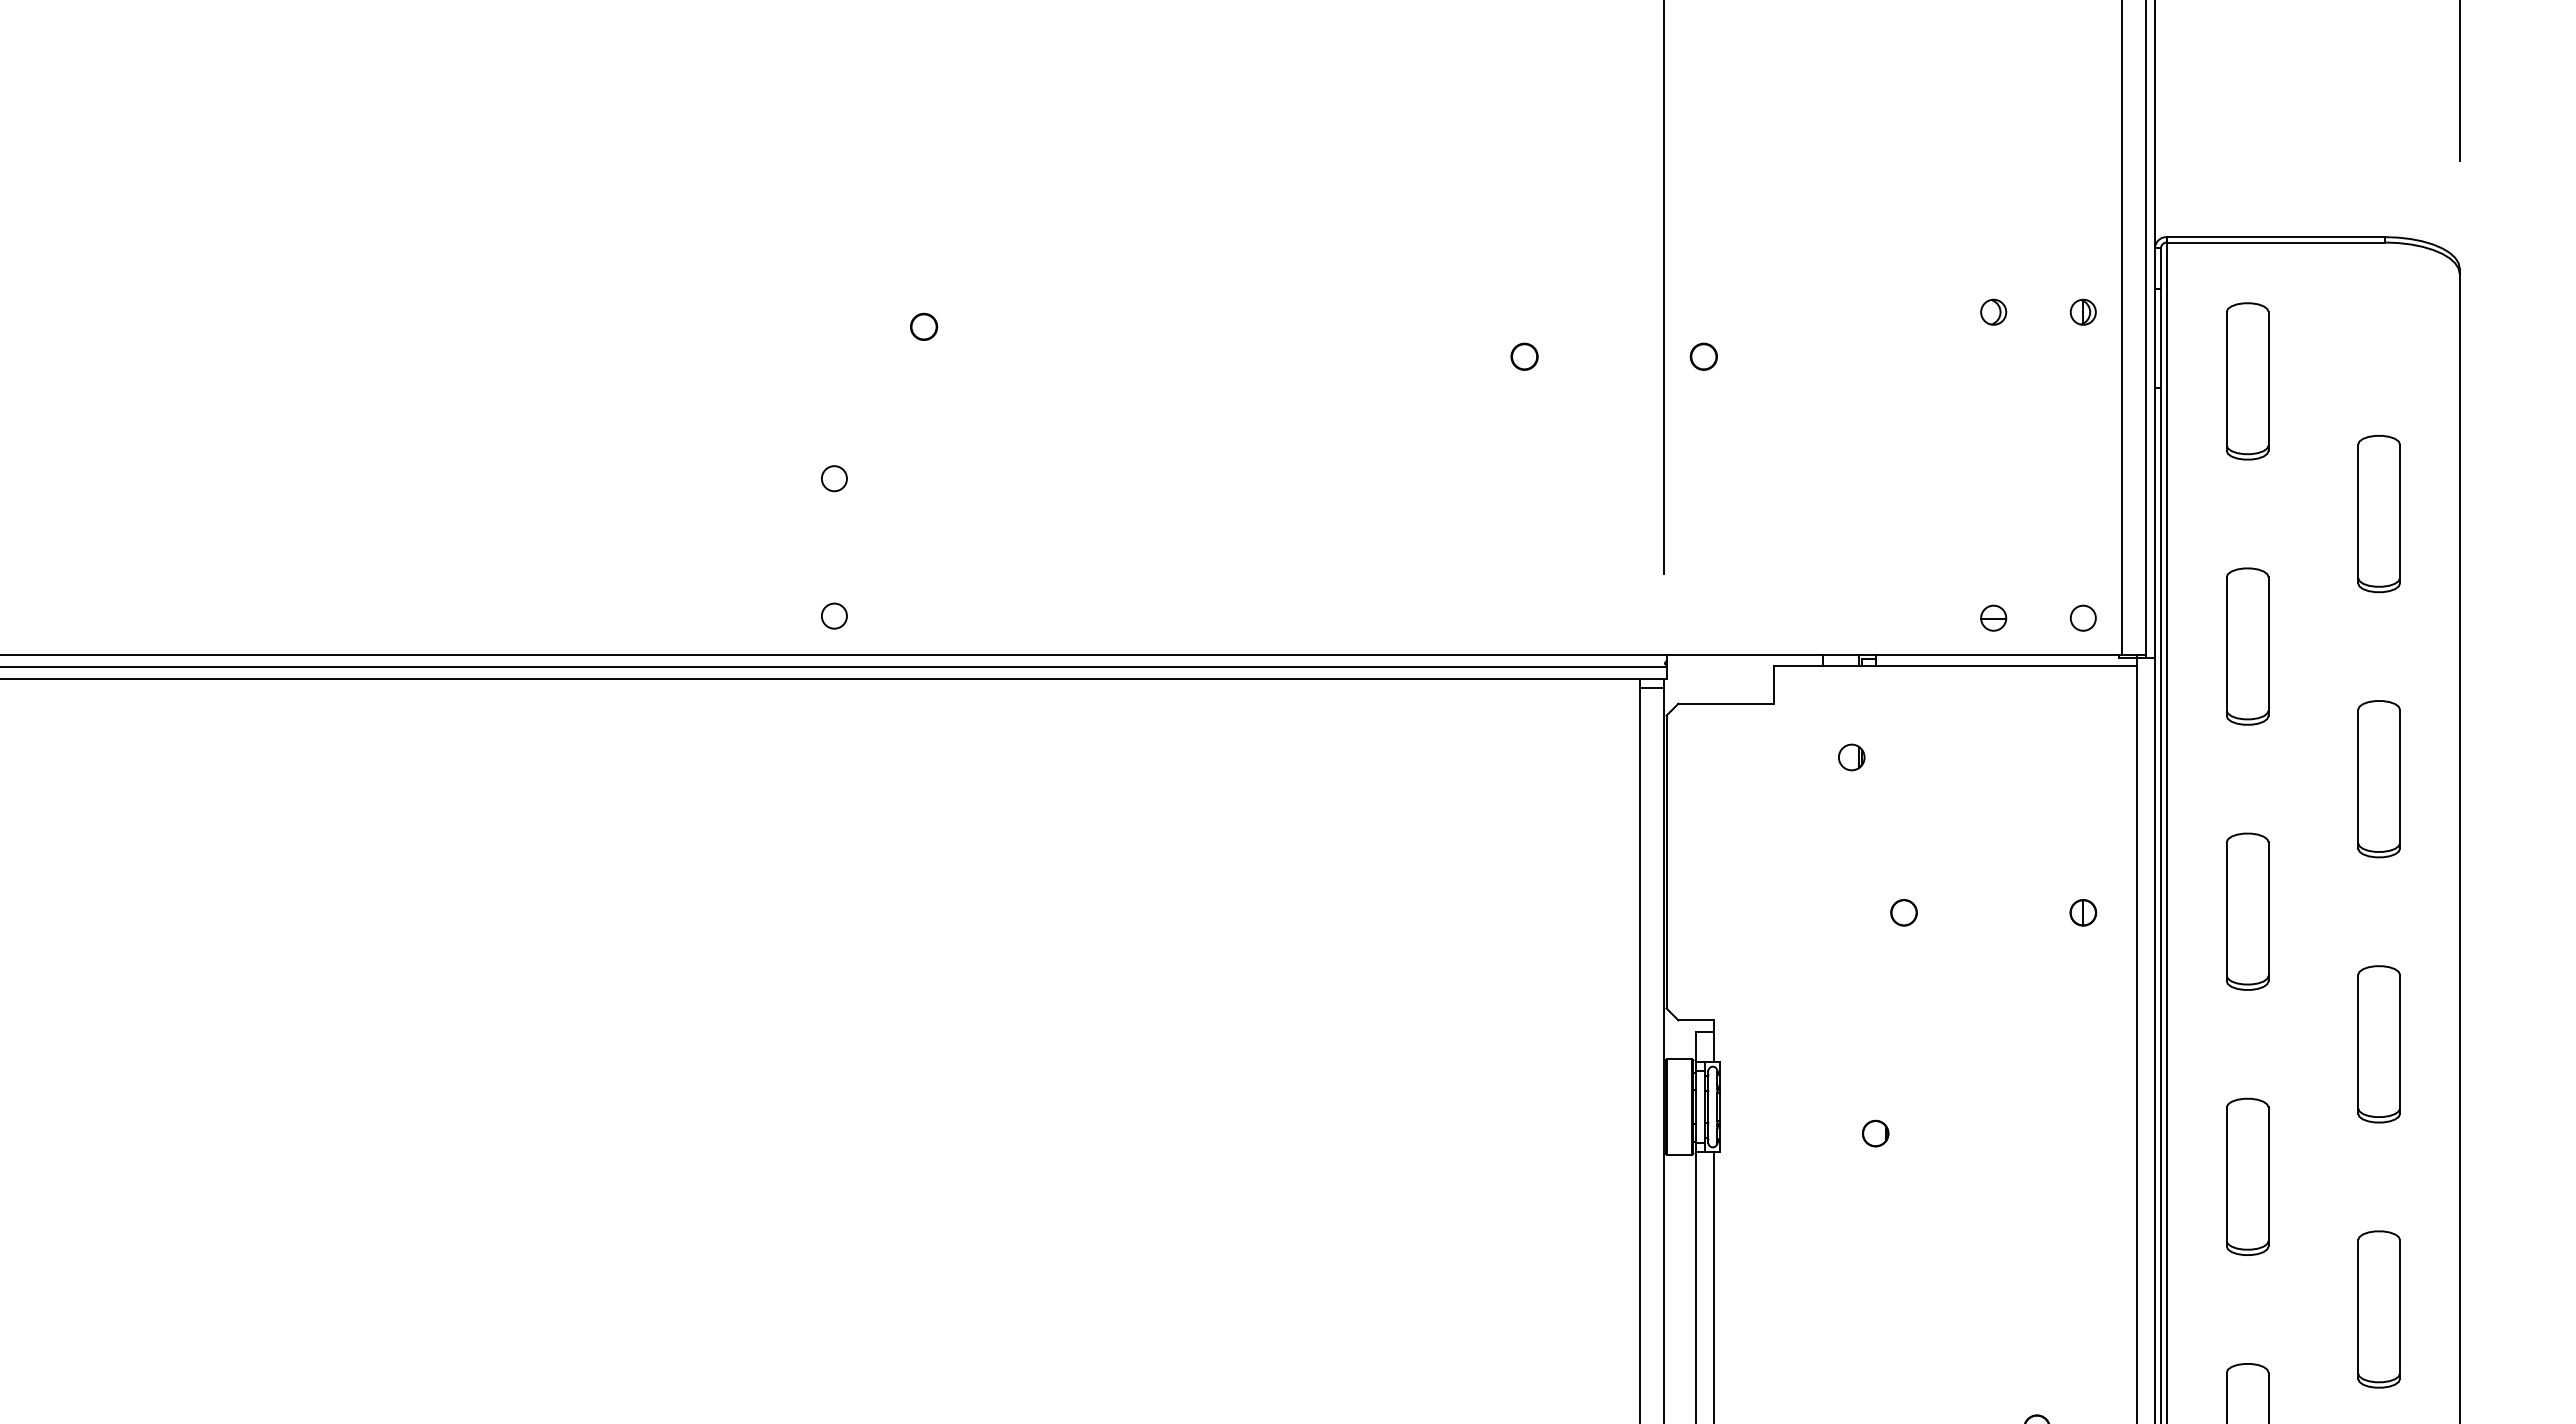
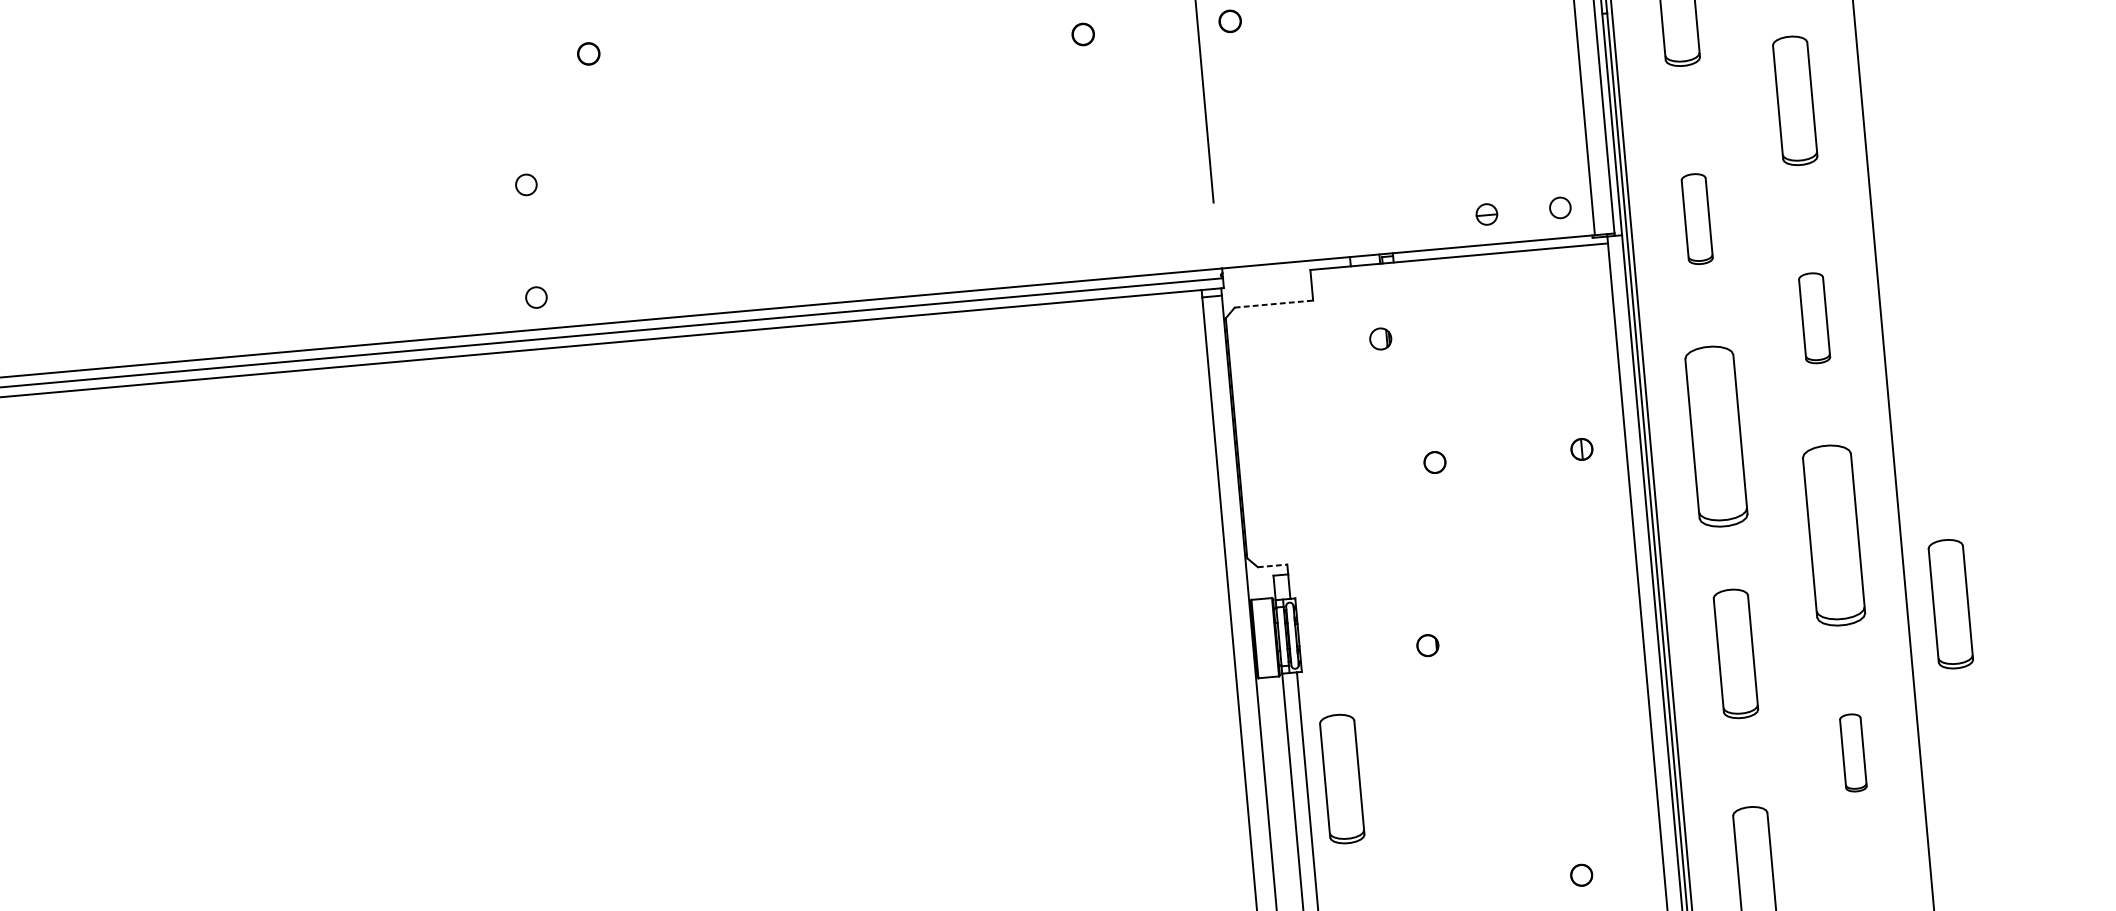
part: (2247, 646) -> (1697, 219), size x0.7
line: (1726, 703) -> (1274, 303), solid -> dashed
part: (2378, 779) -> (1814, 318), size x0.7
part: (2247, 911) -> (1716, 436), size x1.4
line: (1696, 1020) -> (1272, 565), solid -> dashed
part: (2378, 1044) -> (1833, 535), size x1.4
part: (2512, 1140) -> (1950, 604), added
part: (1757, 1285) -> (1342, 778), added
part: (2378, 1309) -> (1852, 752), size x0.6

